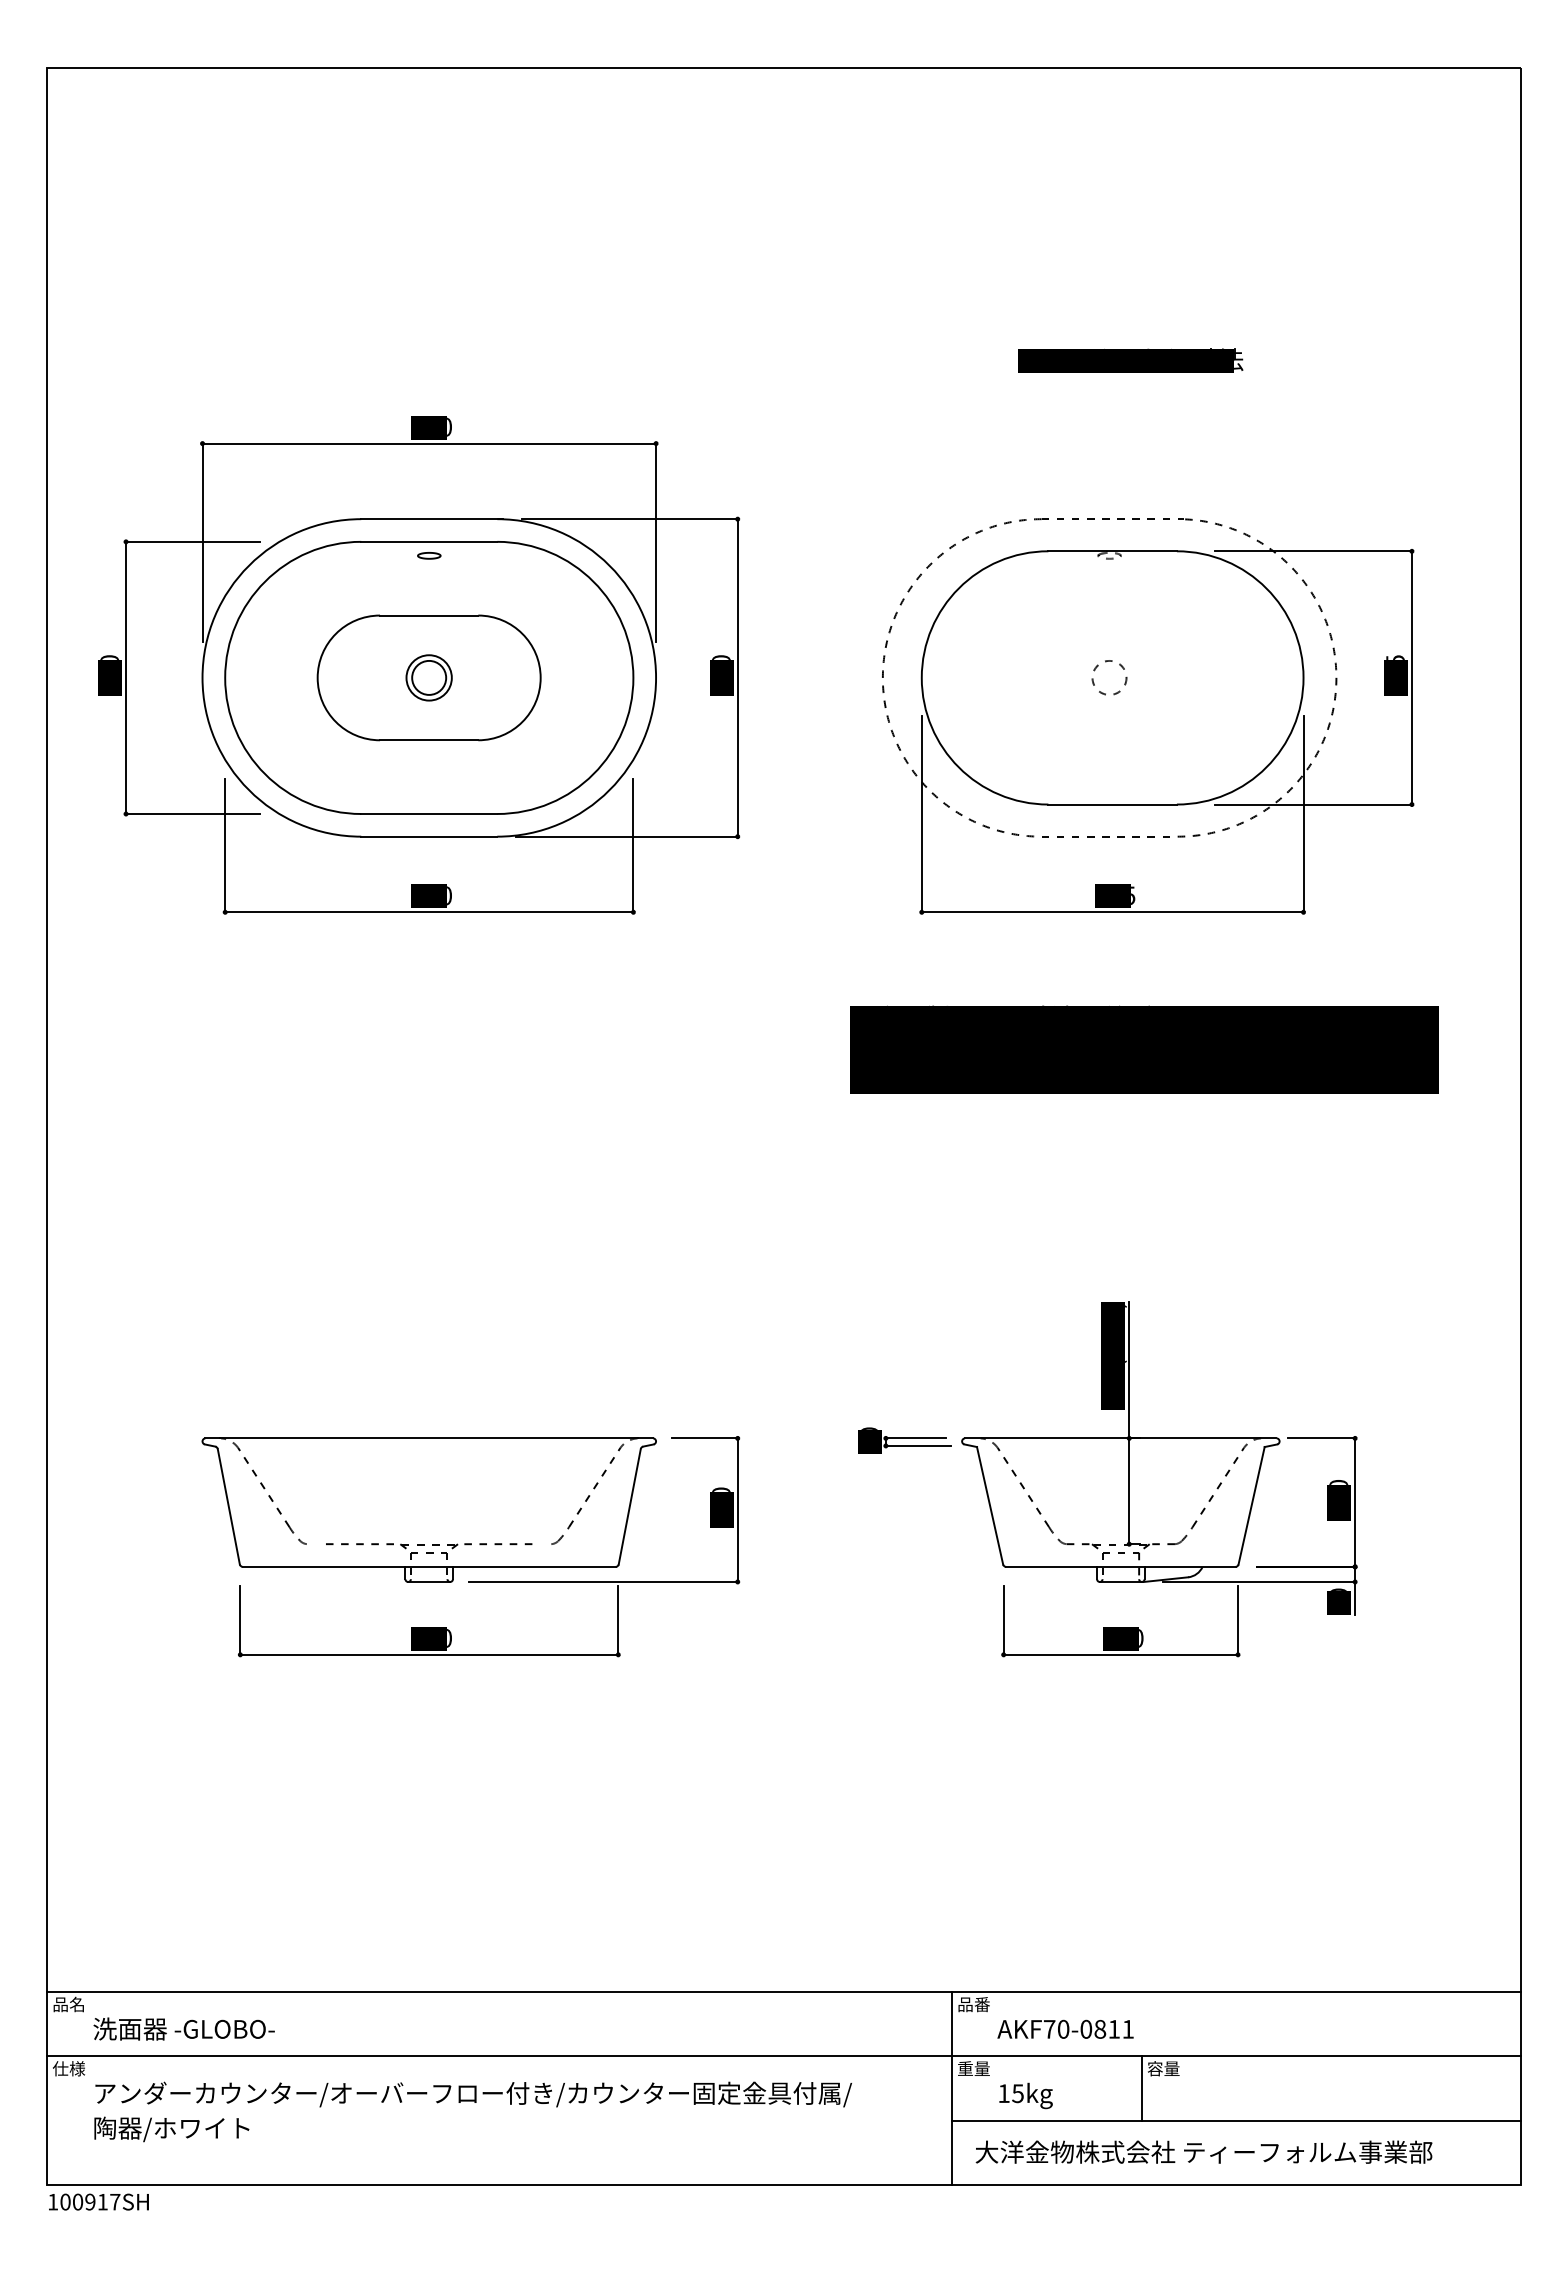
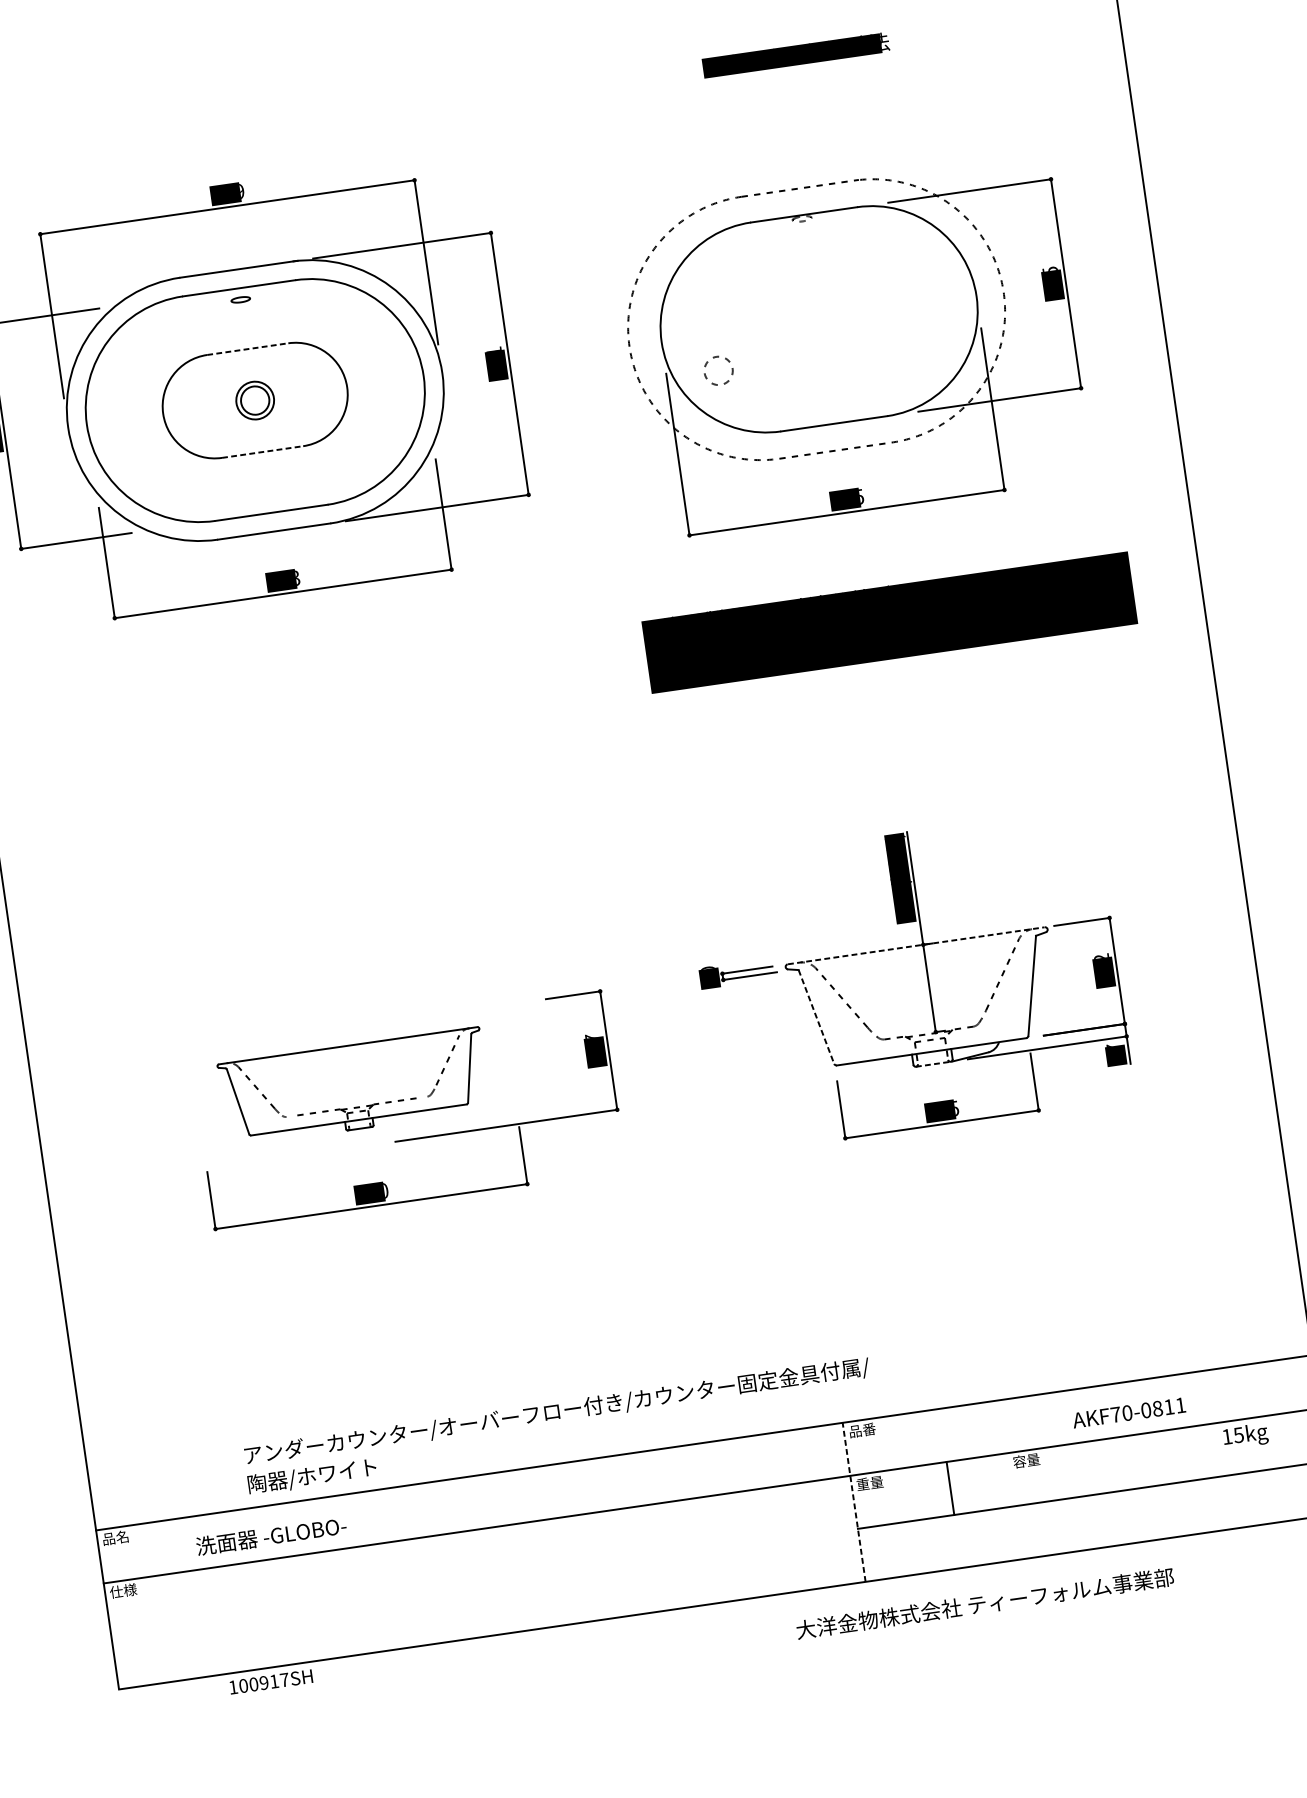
text: (449, 426) -> (242, 190), 600 -> 439
line: (429, 615) -> (248, 349), solid -> dashed
text: (721, 657) -> (493, 348), 420 -> 381
circle: (1109, 677) -> (718, 370), moved
line: (429, 740) -> (262, 452), solid -> dashed
text: (449, 895) -> (297, 577), 540 -> 743
line: (1121, 1438) -> (916, 945), solid -> dashed
text: (1338, 1482) -> (1101, 956), 170 -> 212
text: (721, 1489) -> (592, 1035), 190 -> 277
line: (990, 1506) -> (816, 1017), solid -> dashed
part: (428, 1509) -> (353, 1086), size x0.7
line: (1121, 1581) -> (933, 1063), solid -> dashed
text: (1337, 1589) -> (1113, 1044), 20 -> 17
text: (1141, 1638) -> (957, 1108), 310 -> 225
text: (183, 2028) -> (270, 1535), moved
text: (1065, 2028) -> (1128, 1412), moved
line: (951, 2088) -> (853, 1502), solid -> dashed
line: (1141, 2088) -> (950, 1488), moved
text: (1025, 2095) -> (1245, 1435), moved
text: (472, 2111) -> (558, 1426), moved
text: (1203, 2151) -> (984, 1603), moved
text: (98, 2201) -> (270, 1681), moved

